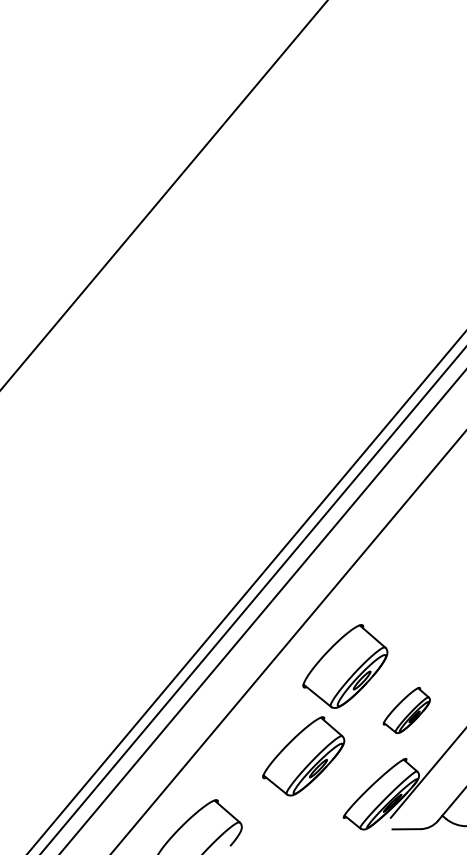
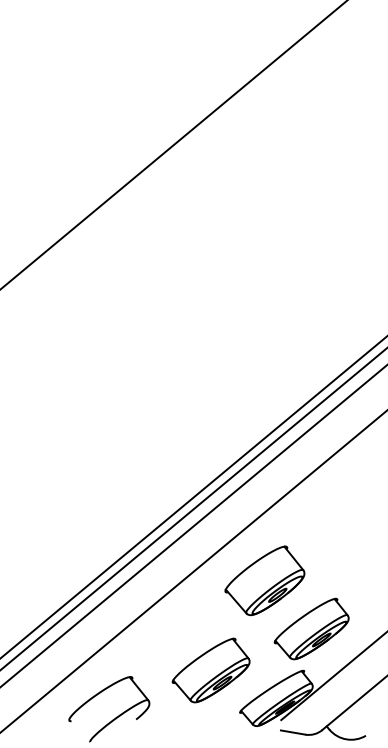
part: (406, 710) -> (311, 628), size x1.67
part: (303, 756) -> (211, 670), moved

